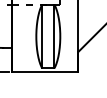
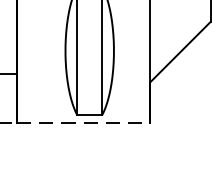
line: (45, 72) -> (84, 123), solid -> dashed

